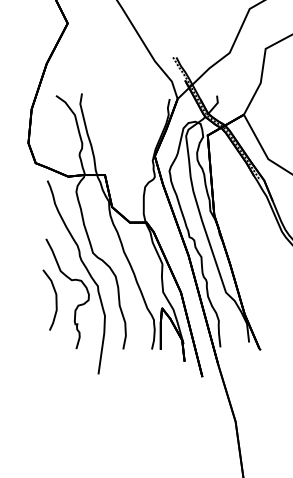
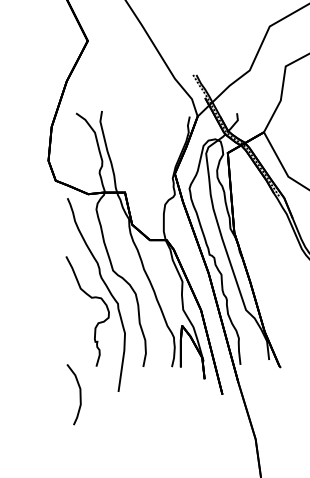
curve: (55, 299) -> (79, 394), moved

